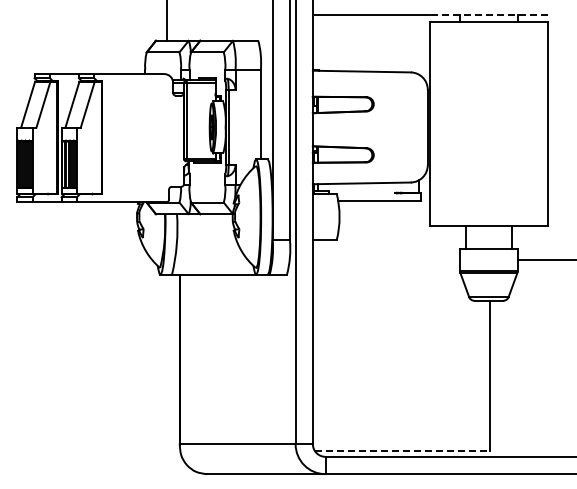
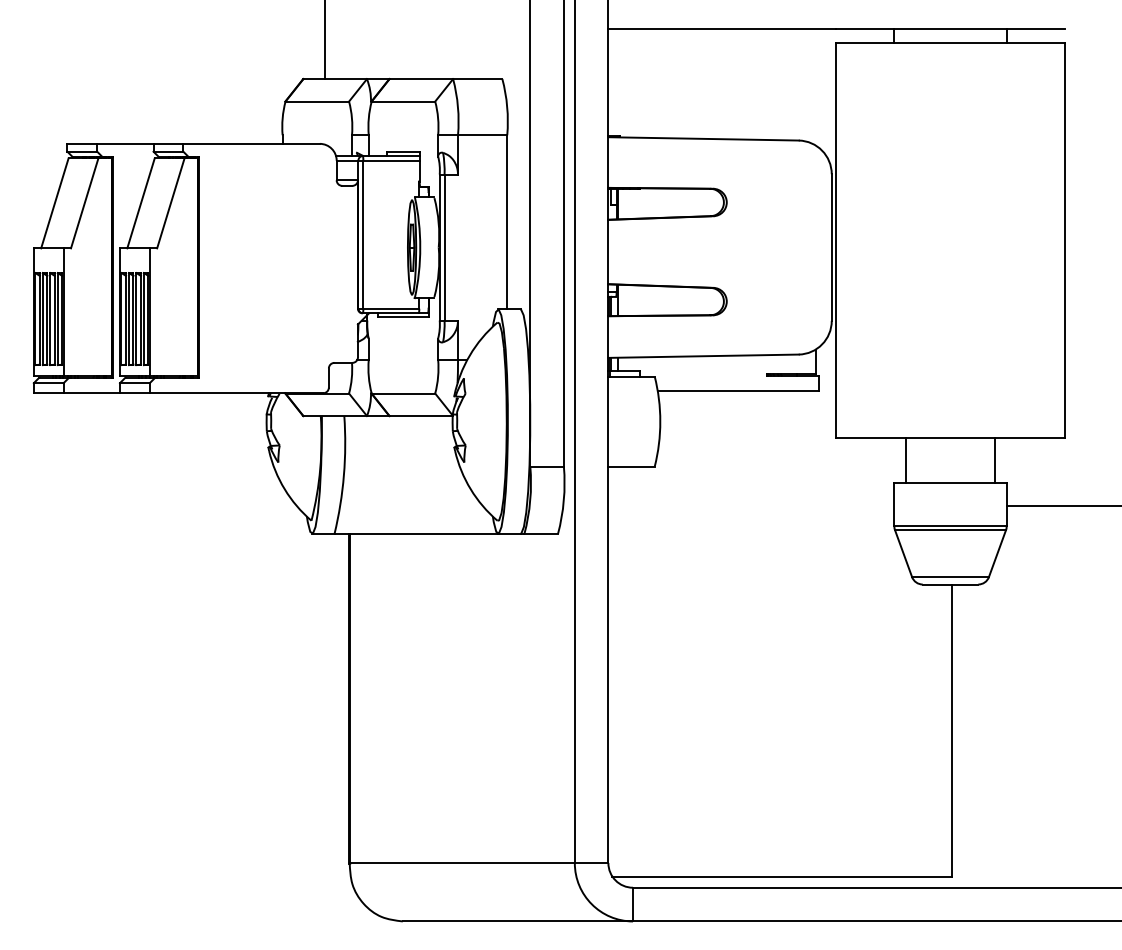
line: (488, 14) -> (949, 27), dashed -> solid
line: (402, 451) -> (782, 877), dashed -> solid

